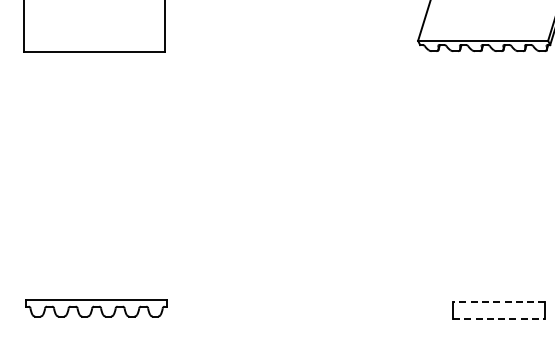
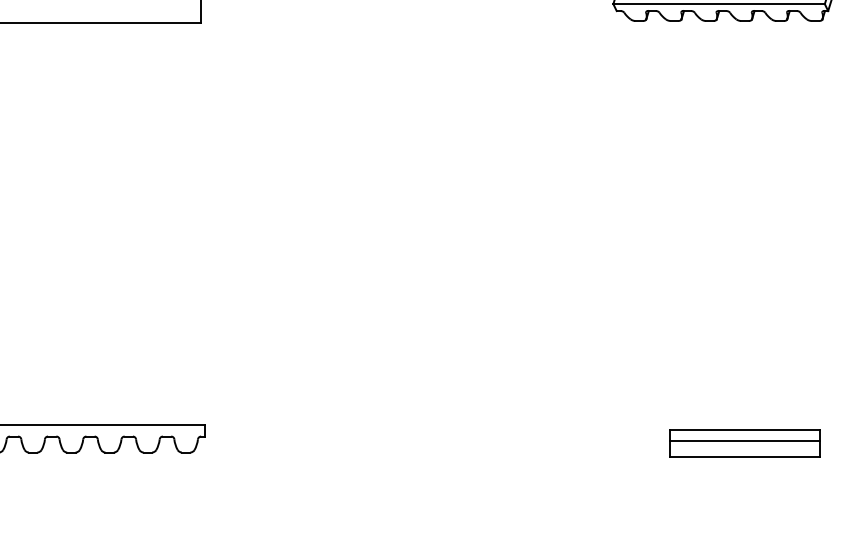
line: (498, 302) -> (744, 429), dashed -> solid
line: (498, 309) -> (744, 441), added
line: (499, 319) -> (745, 457), dashed -> solid

